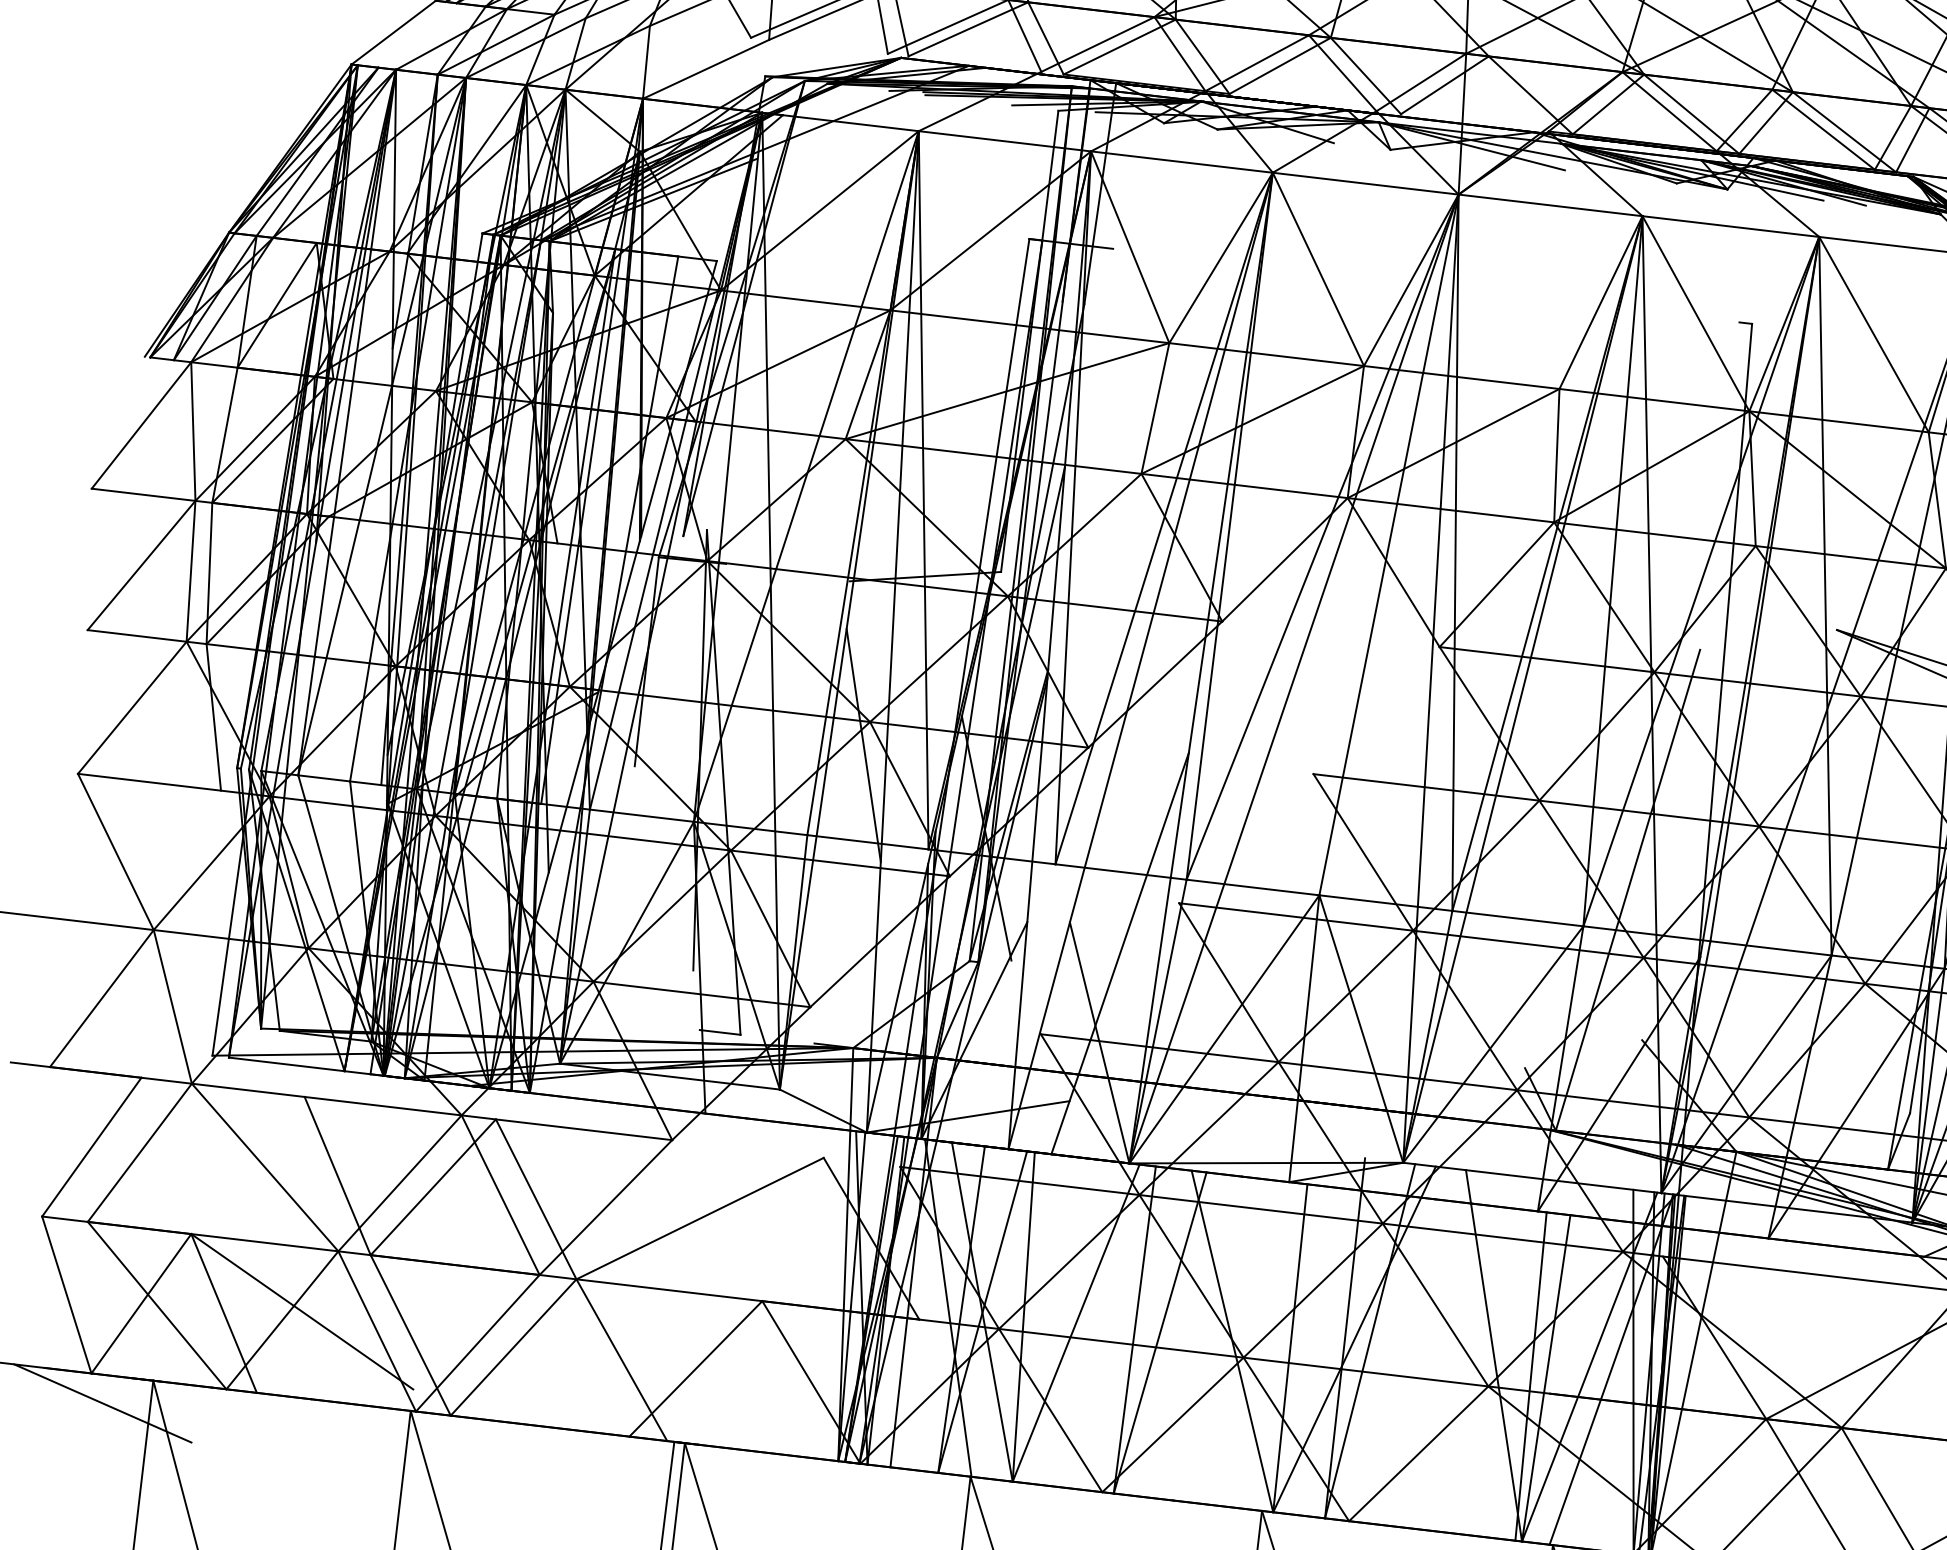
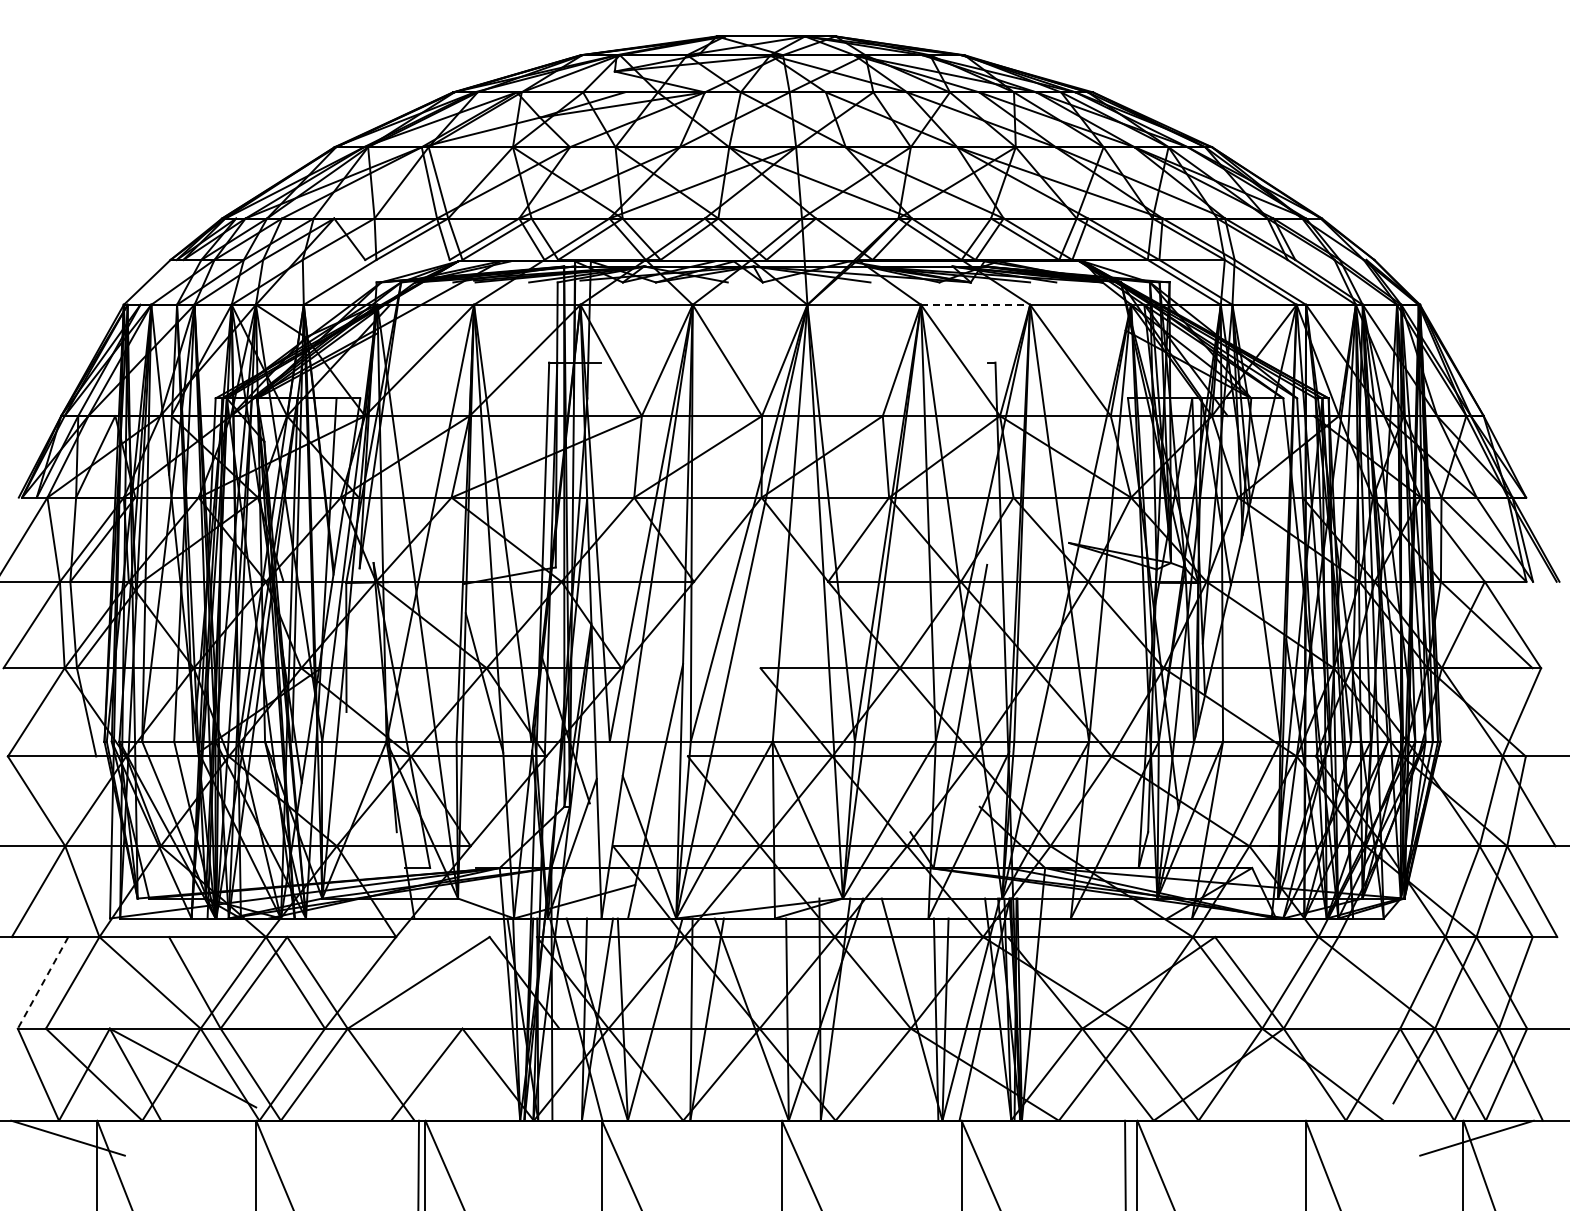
line: (1730, 225) -> (975, 304), solid -> dashed
line: (90, 1148) -> (42, 983), solid -> dashed

